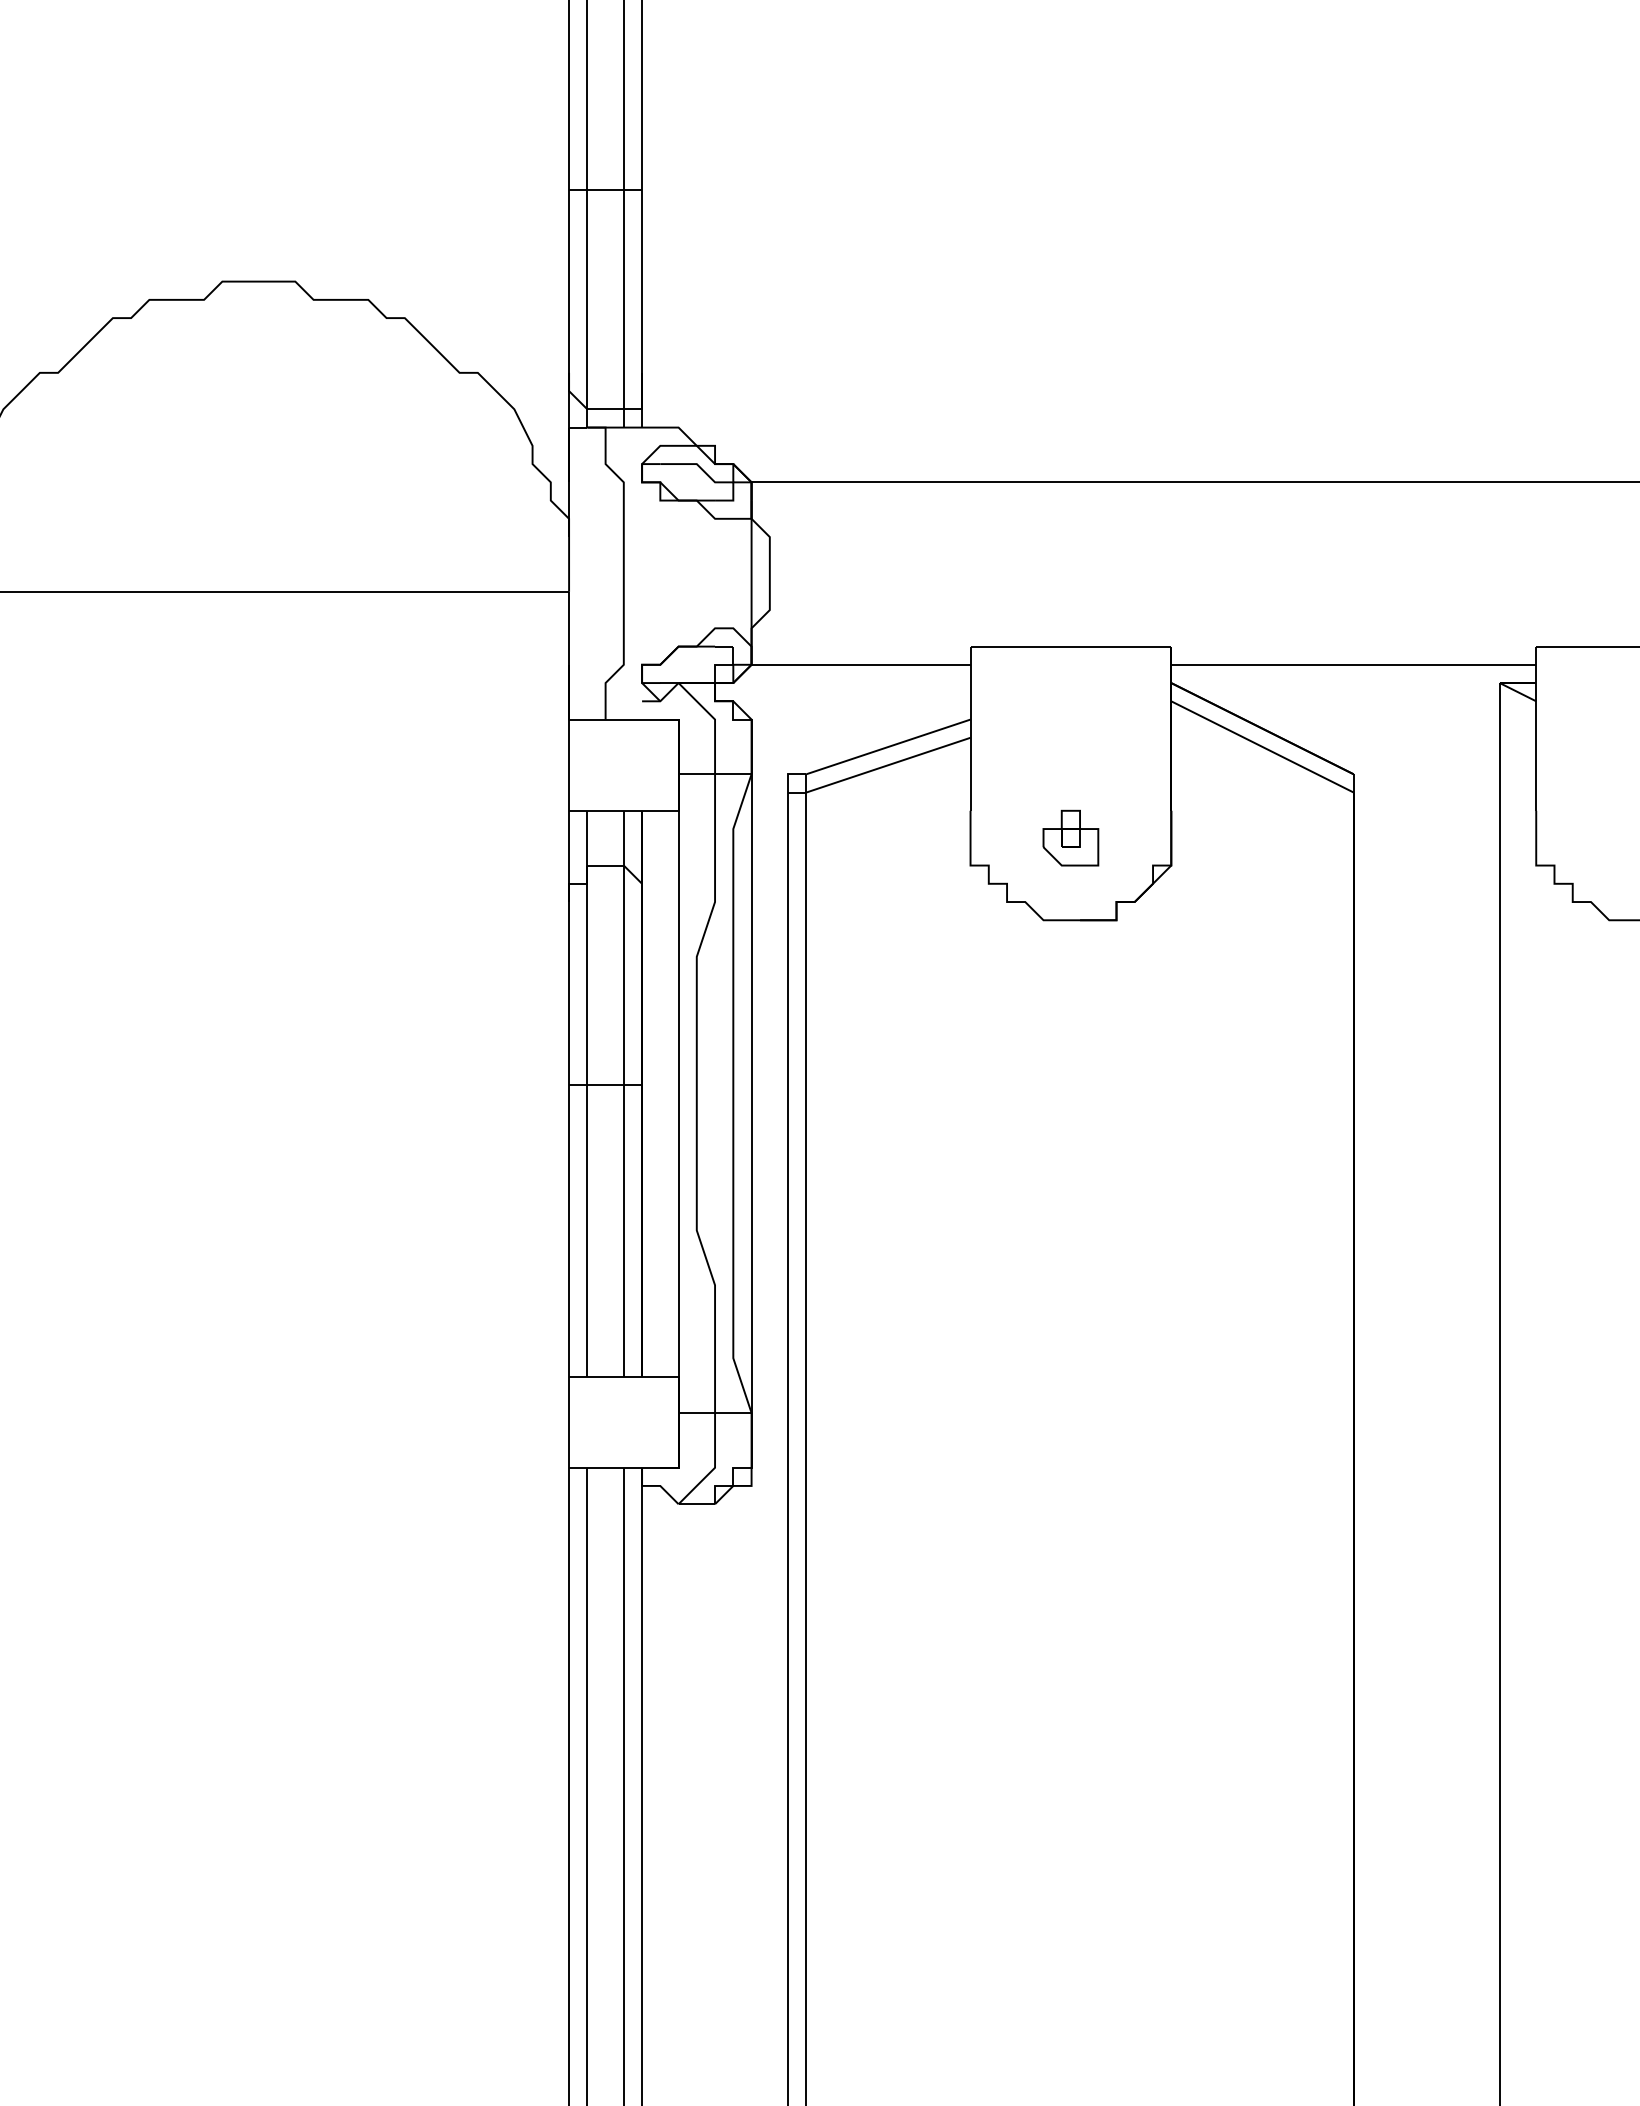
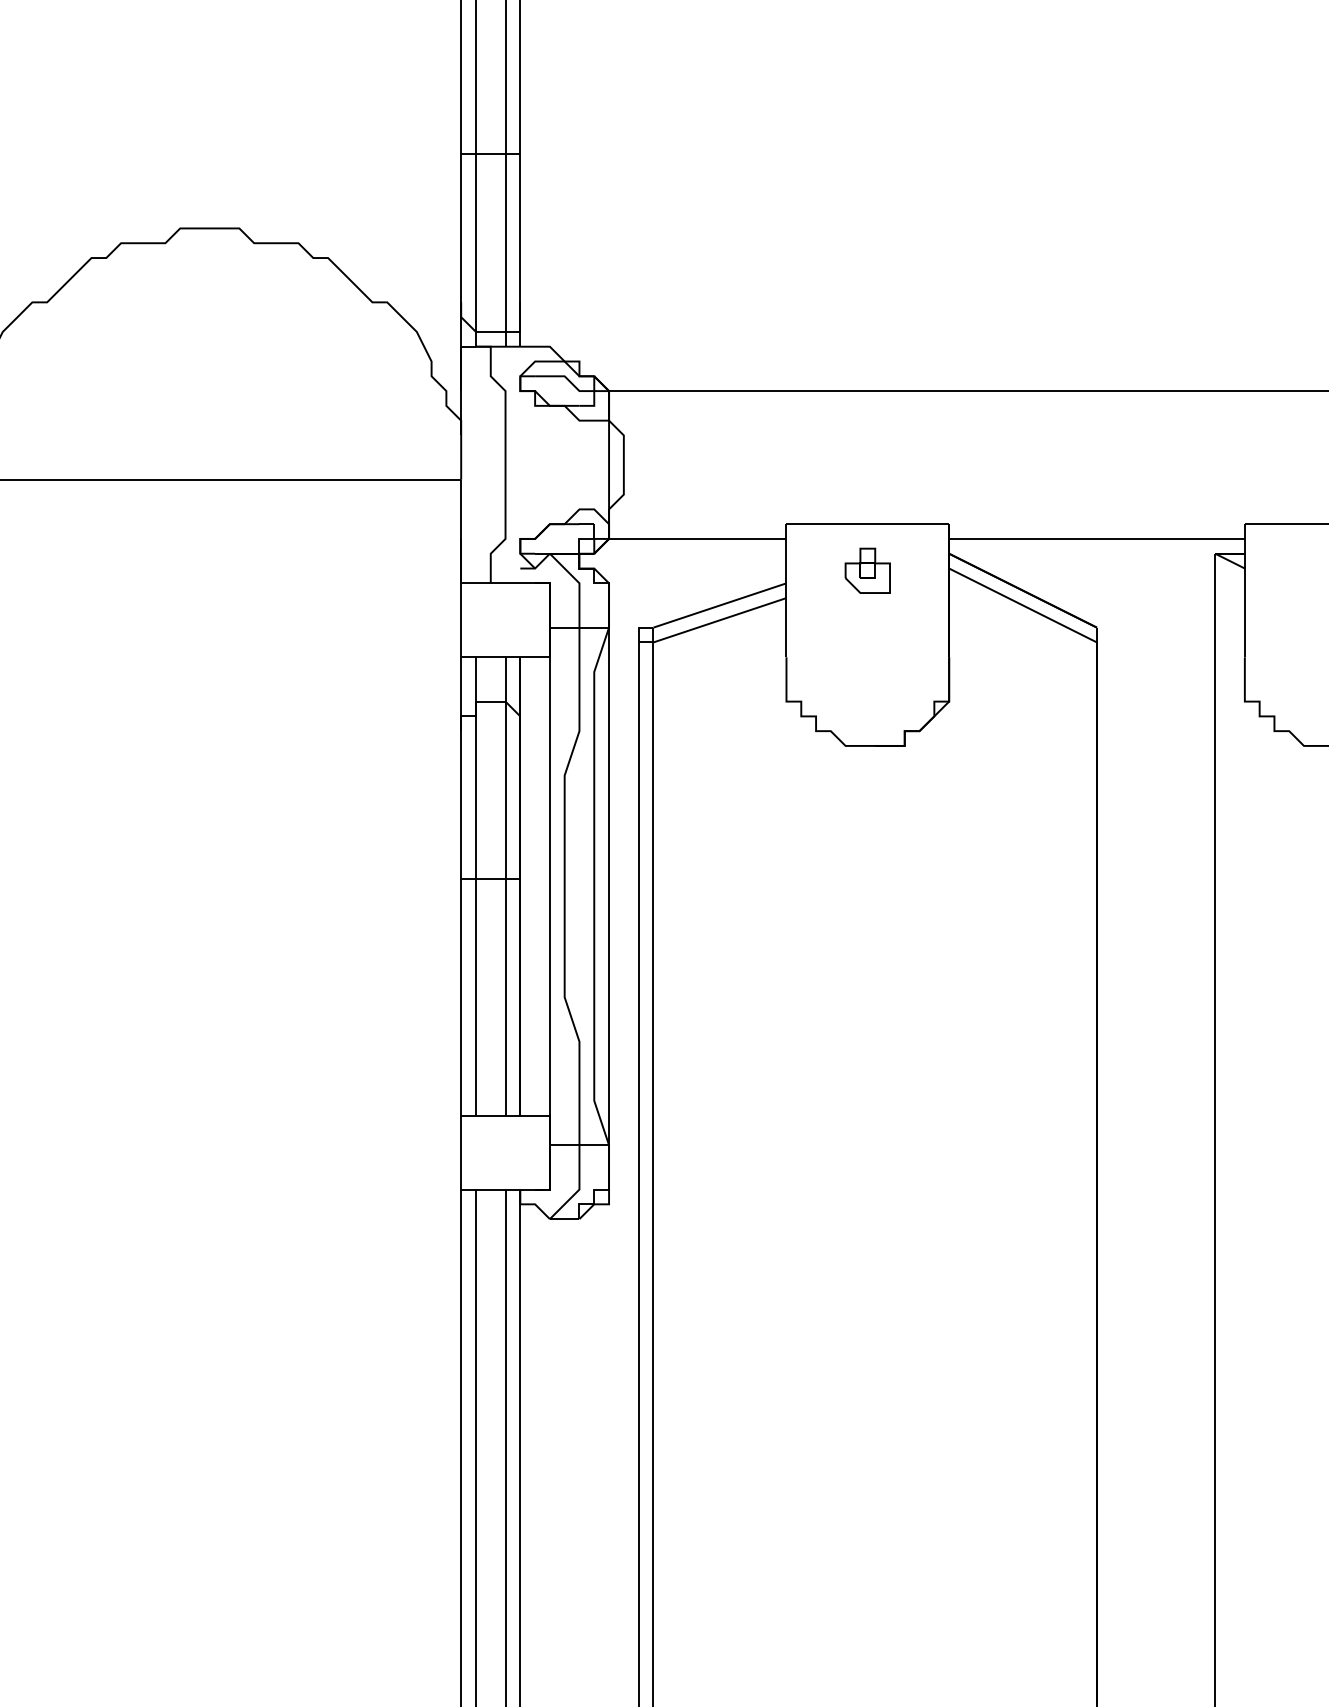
part: (1070, 837) -> (867, 570), moved

